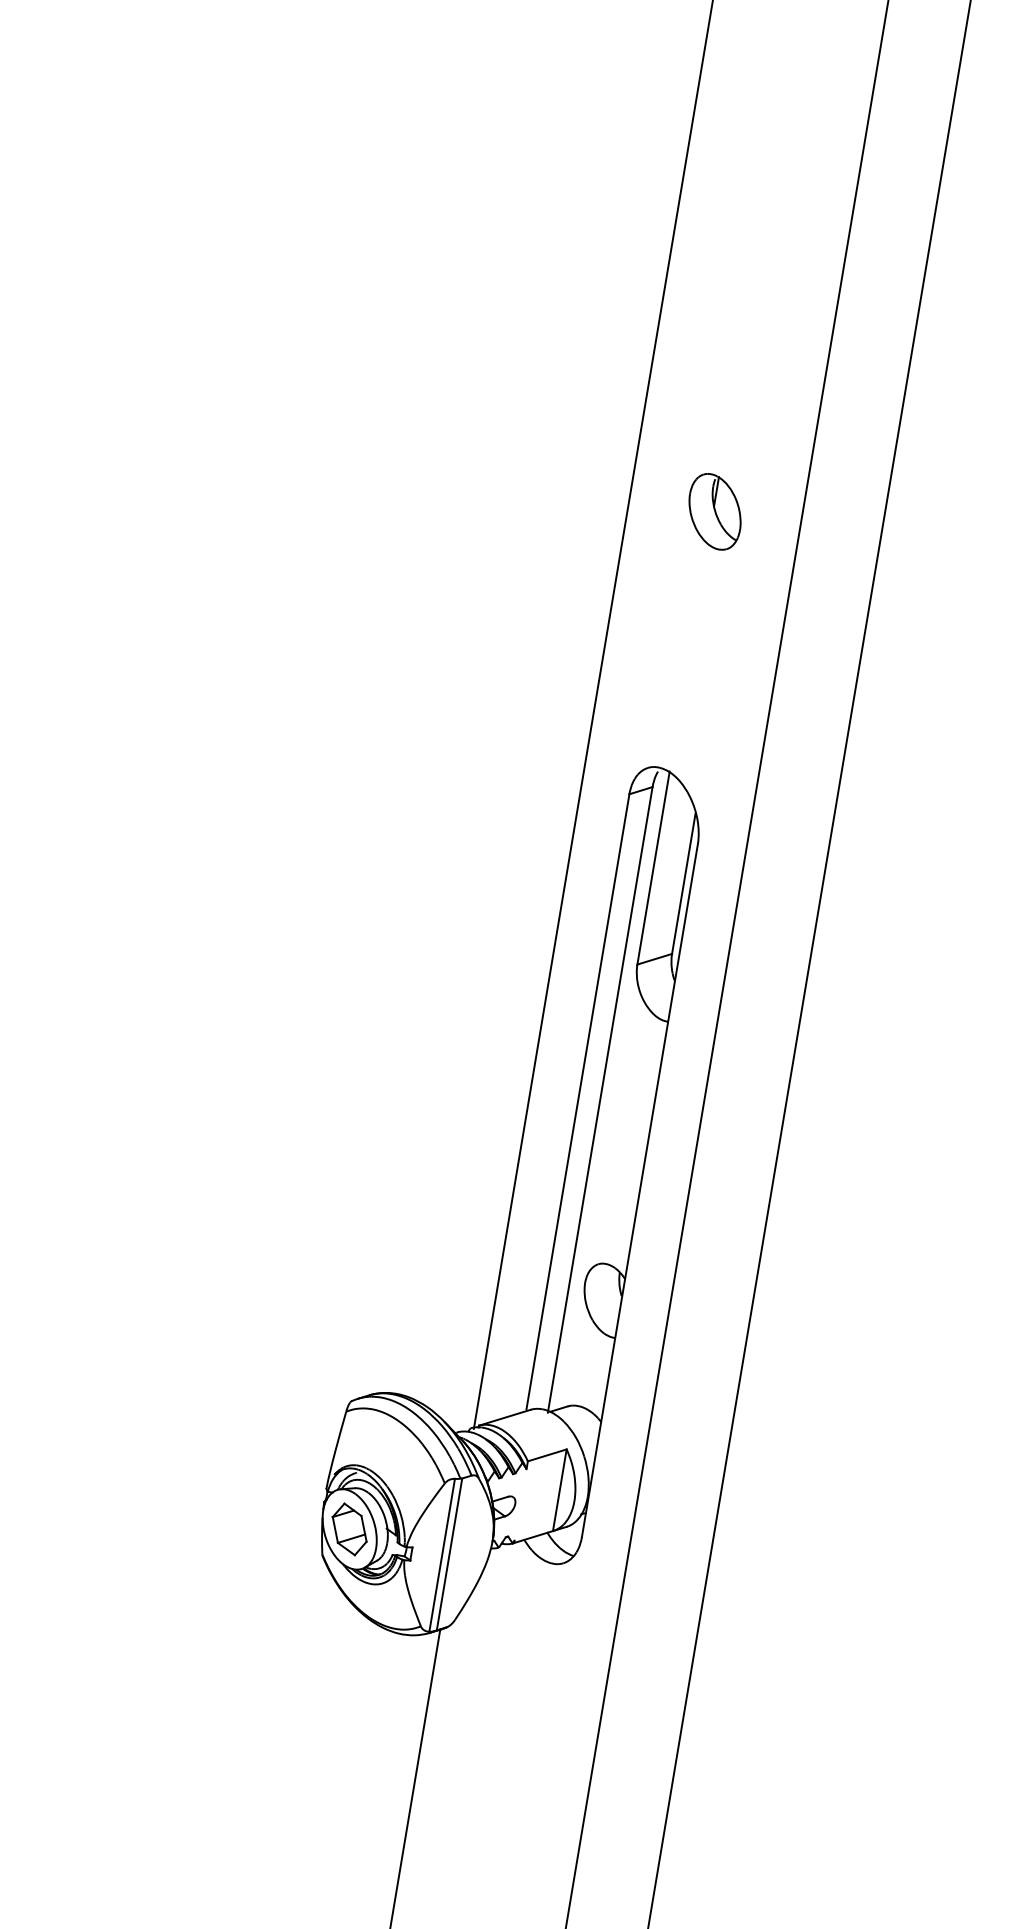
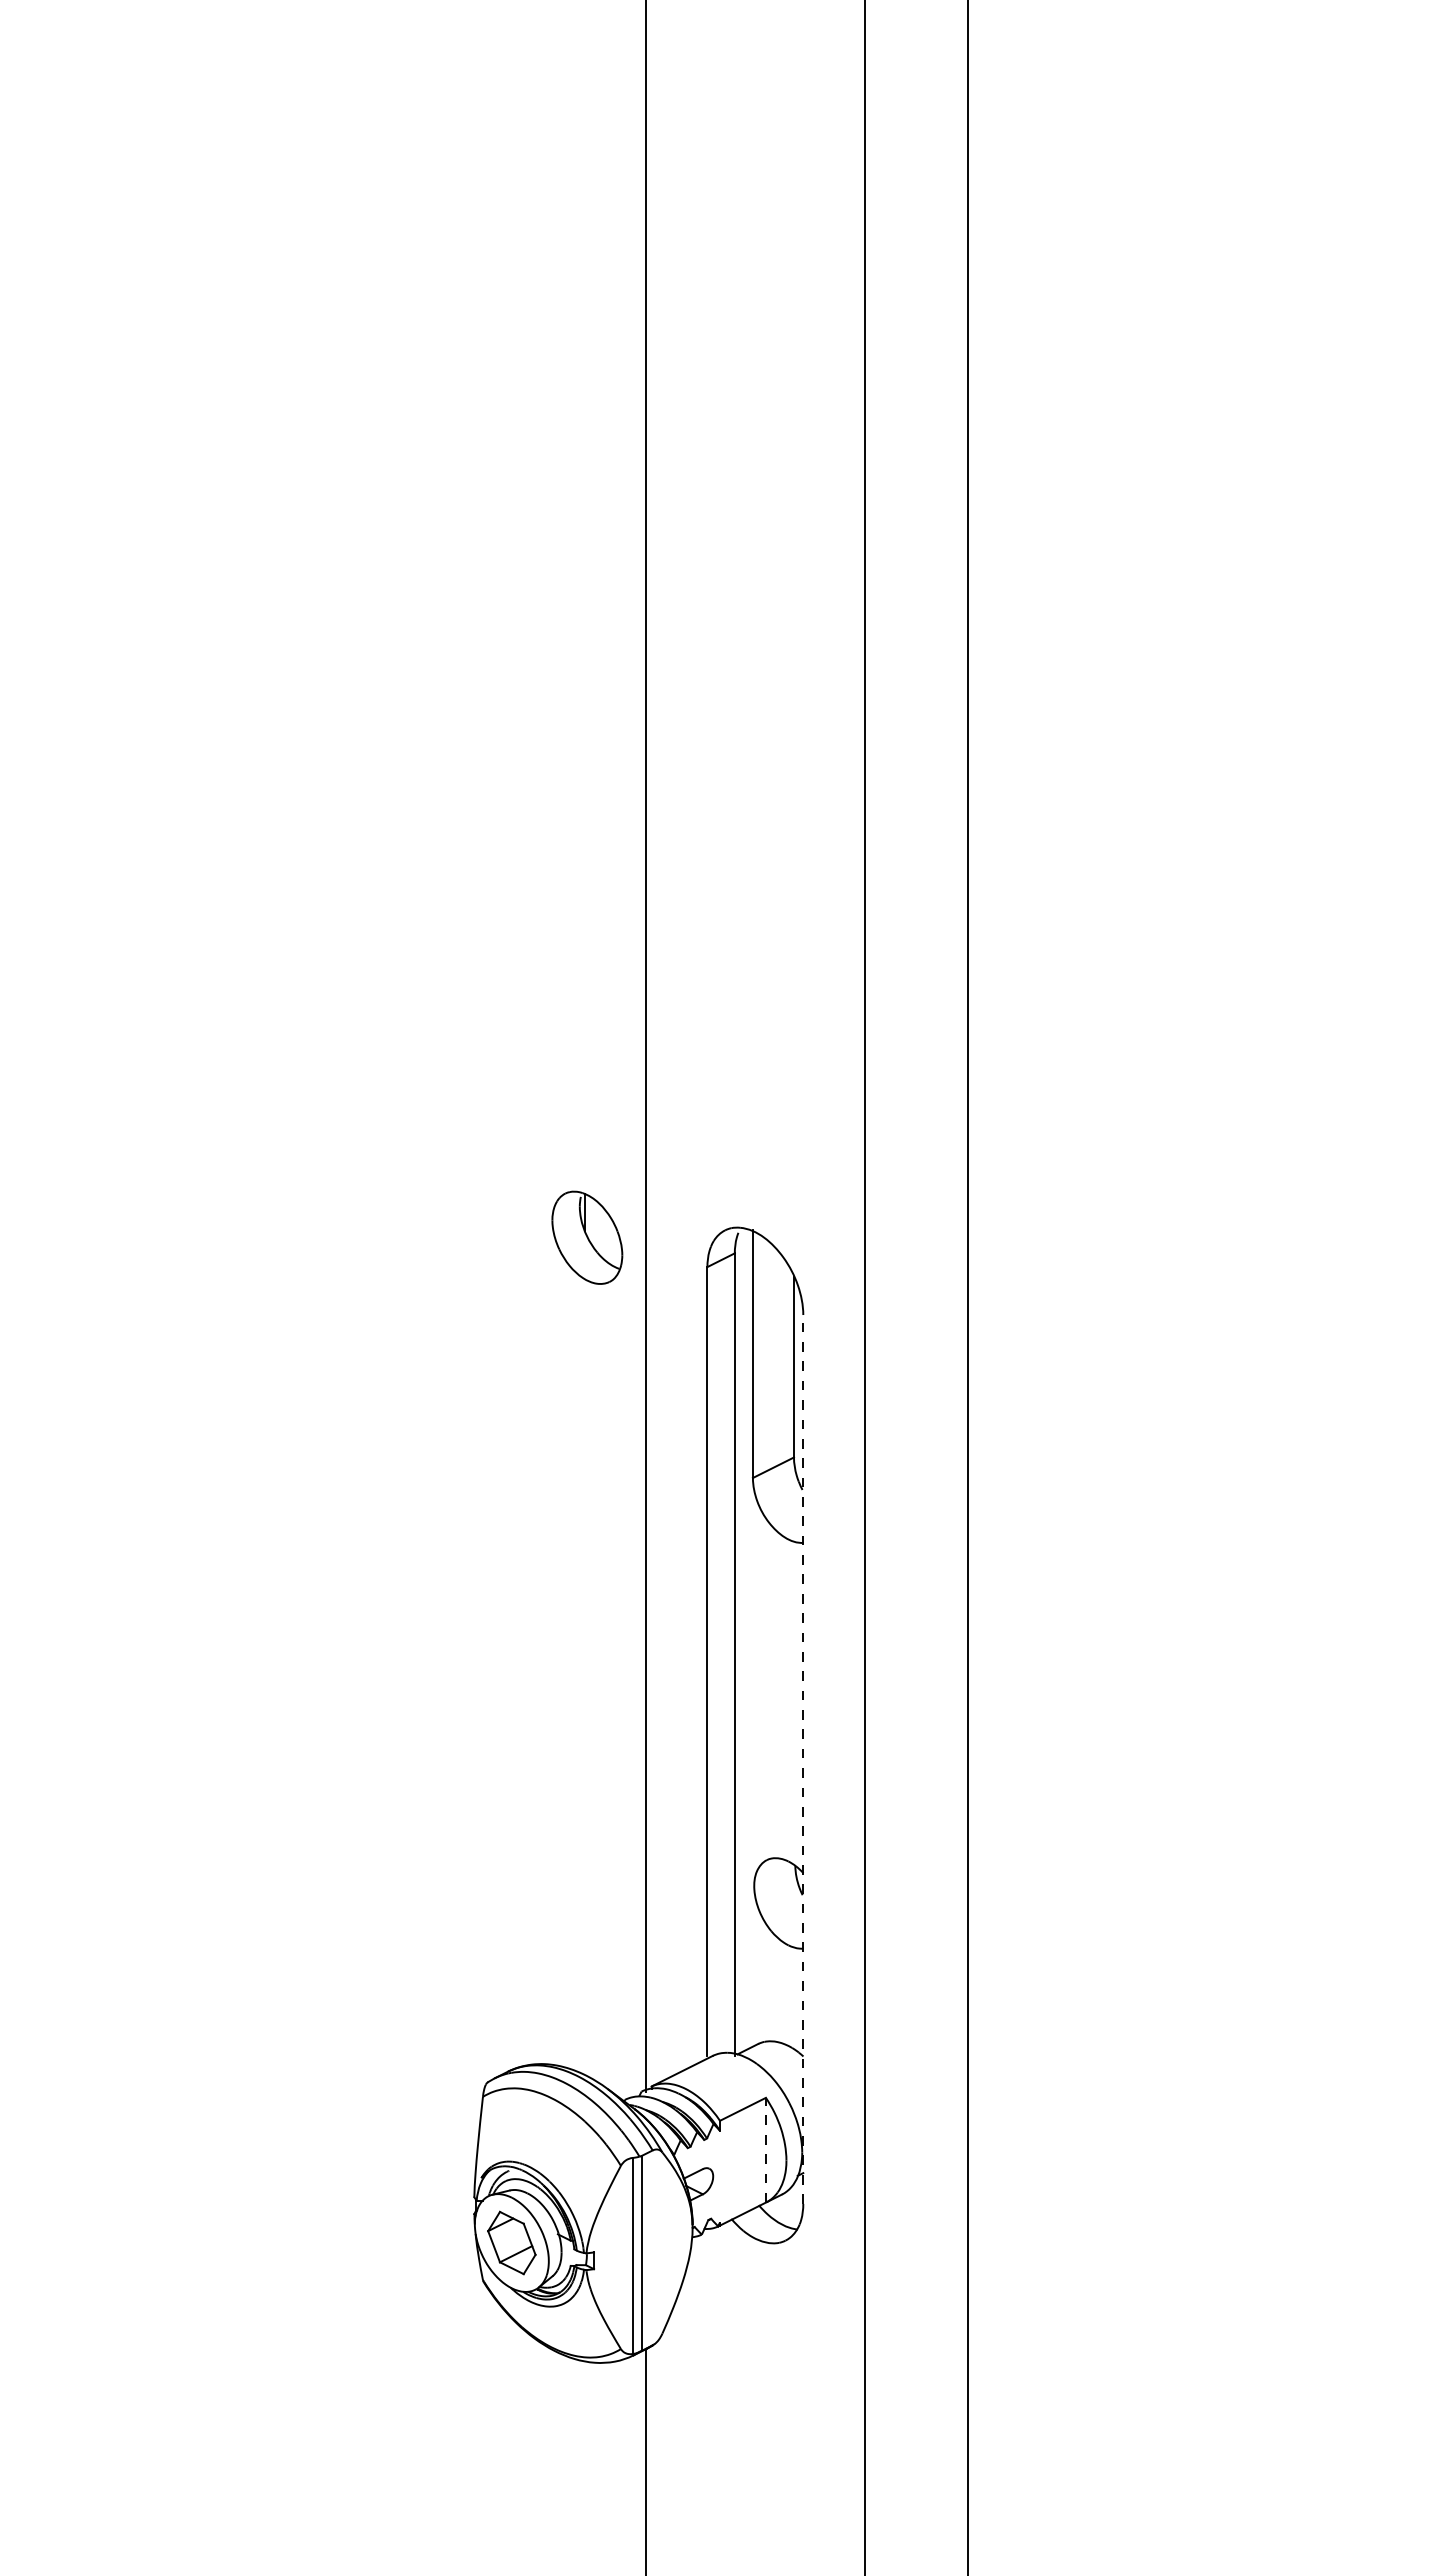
part: (715, 511) -> (587, 1237), moved
line: (640, 1189) -> (803, 1758), solid -> dashed
line: (559, 1489) -> (765, 2149), solid -> dashed

